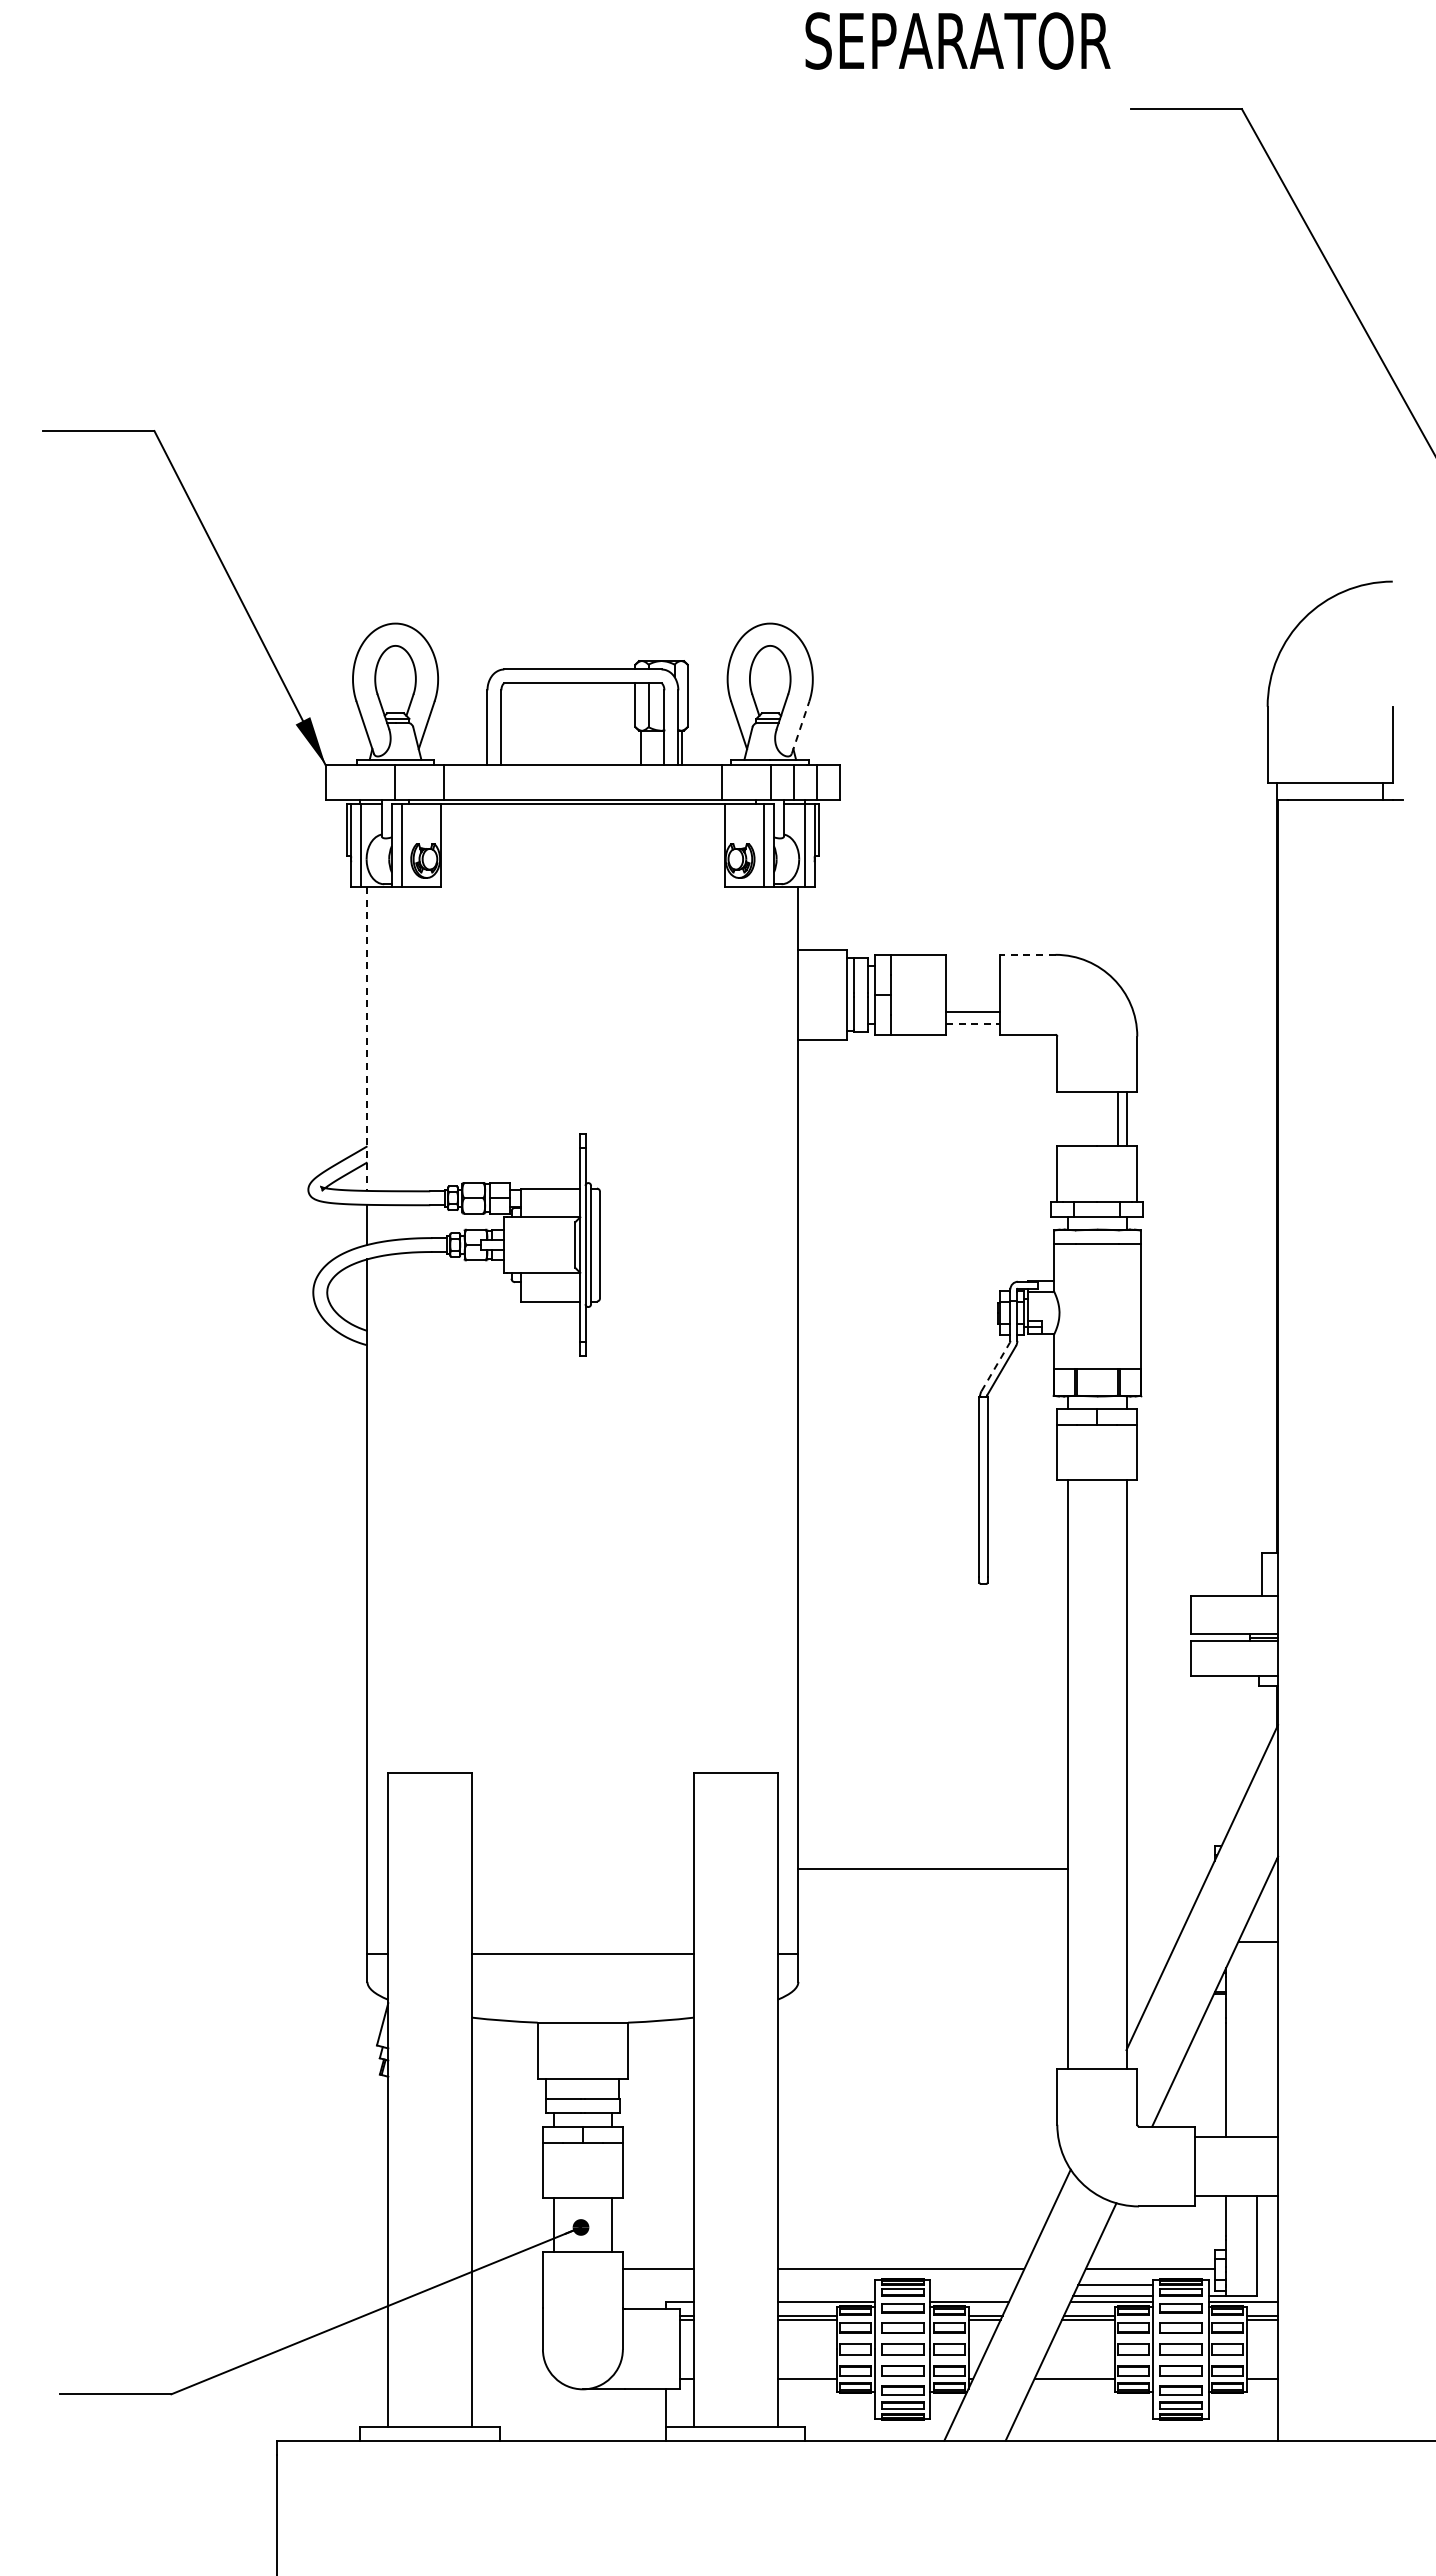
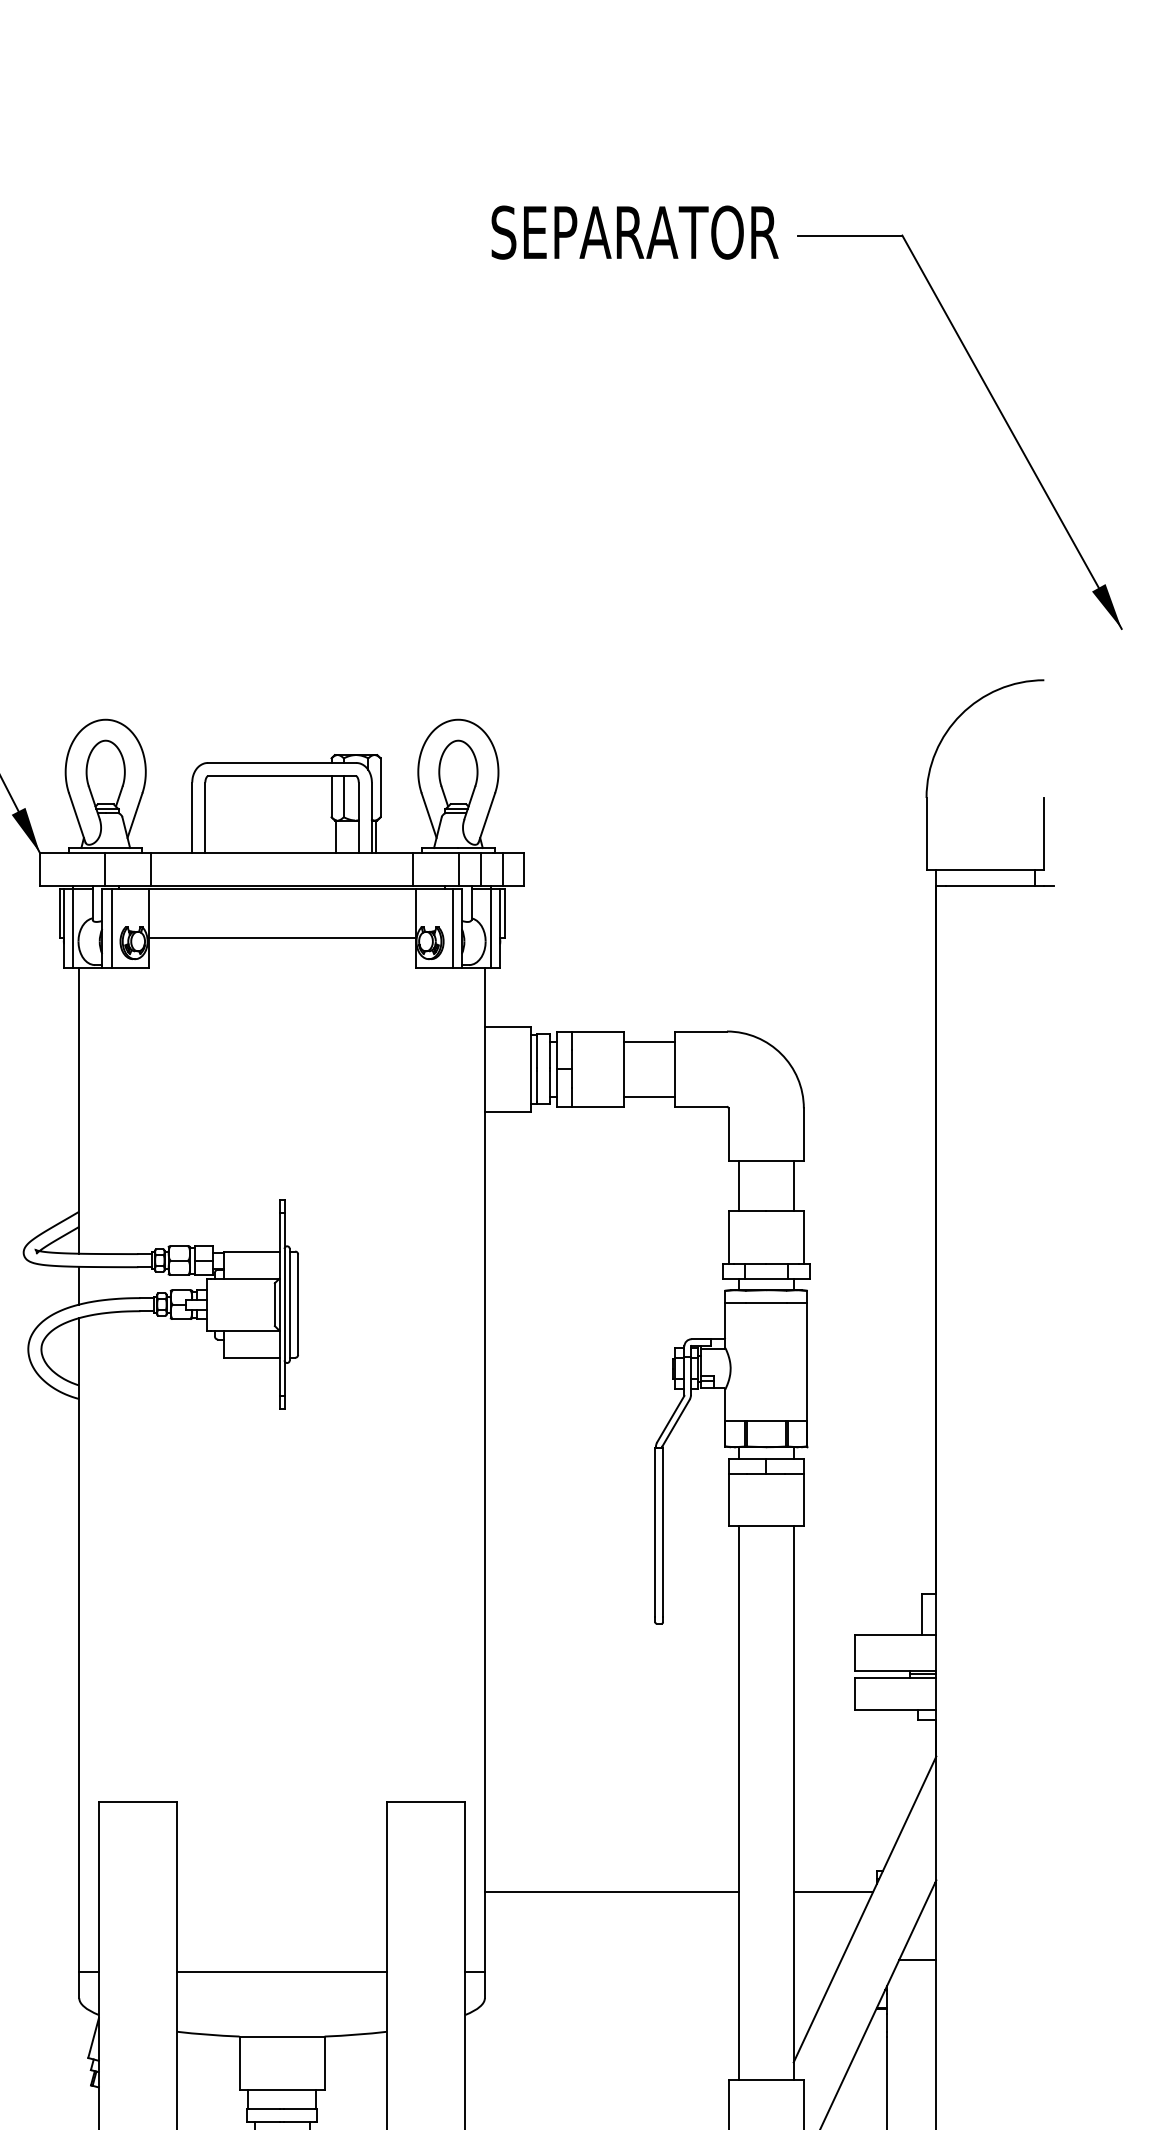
text: (957, 40) -> (634, 232), moved
line: (800, 727) -> (486, 817), dashed -> solid
line: (582, 855) -> (281, 938), added
line: (1027, 954) -> (700, 1031), dashed -> solid
line: (972, 1011) -> (648, 1041), moved
line: (973, 1024) -> (649, 1097), dashed -> solid
line: (367, 1039) -> (79, 1111), dashed -> solid
line: (1118, 1118) -> (739, 1185), moved
line: (995, 1366) -> (670, 1418), dashed -> solid
line: (1168, 1868) -> (833, 1891), added

